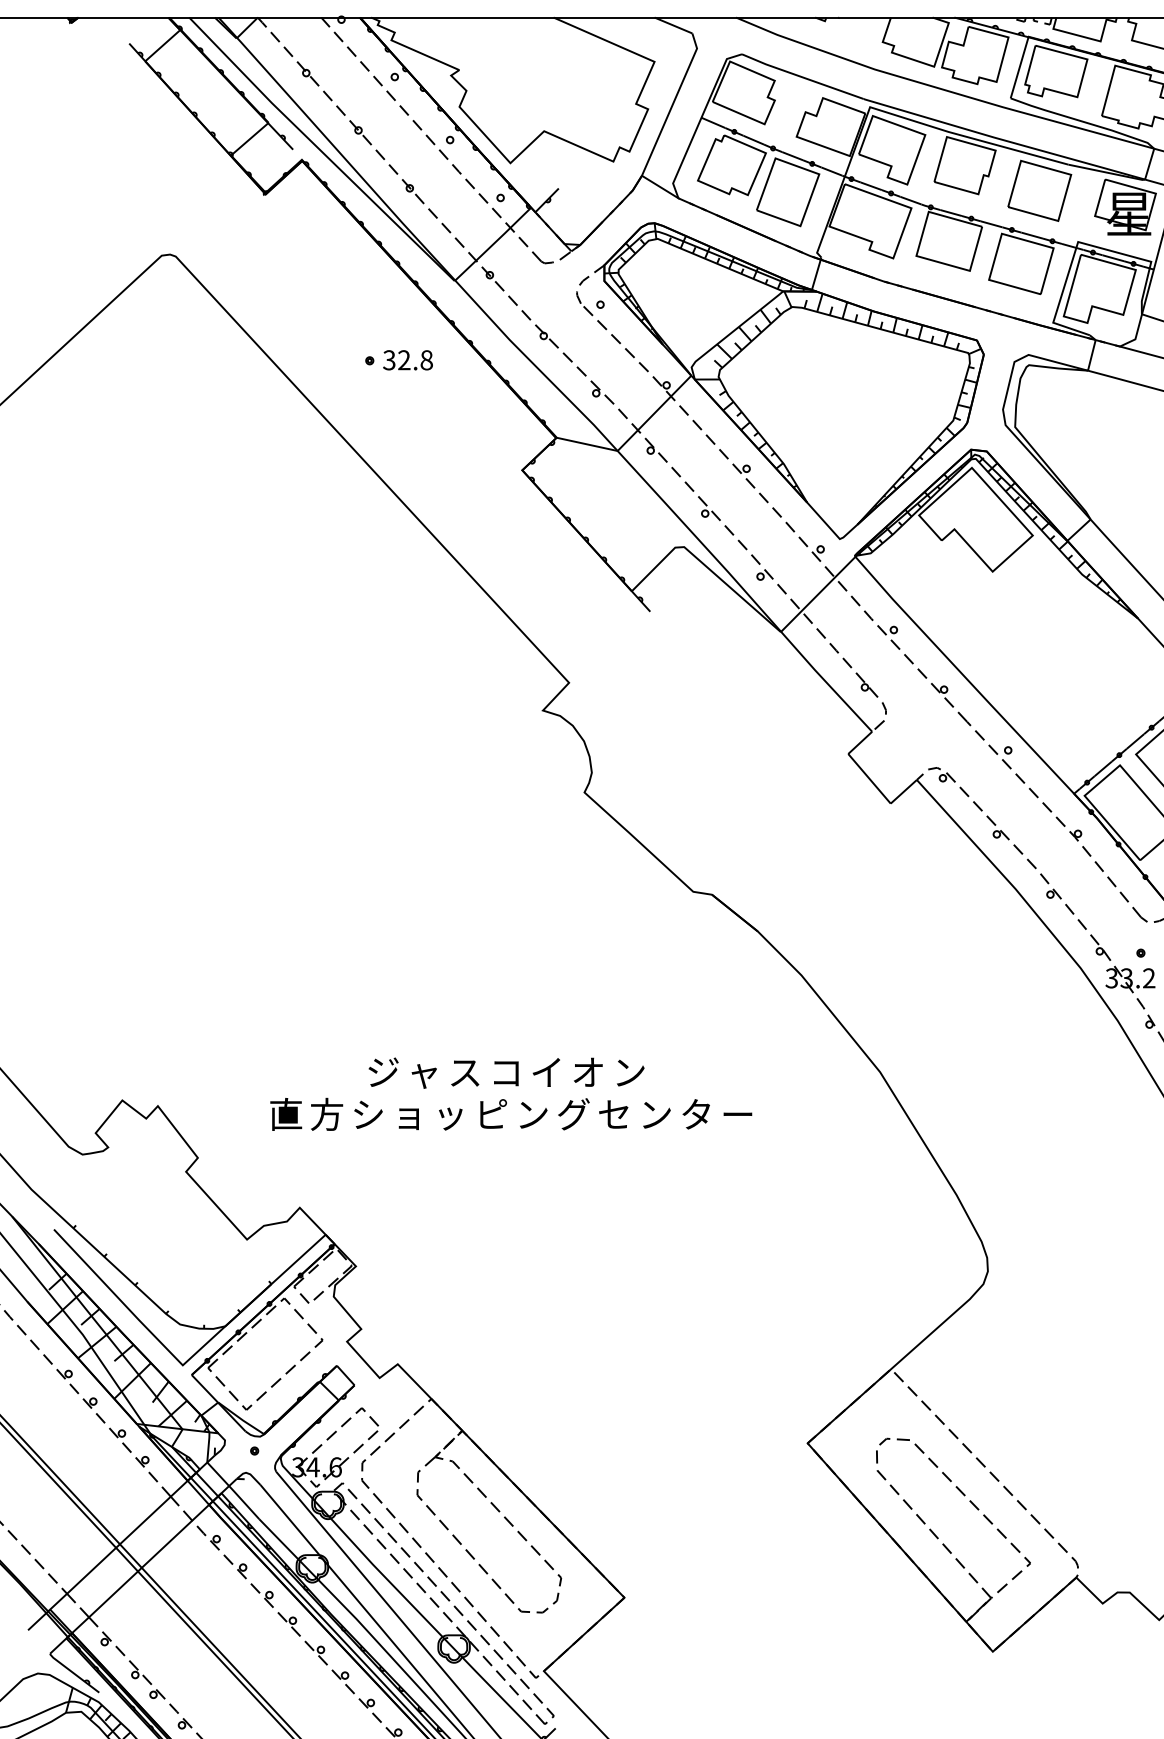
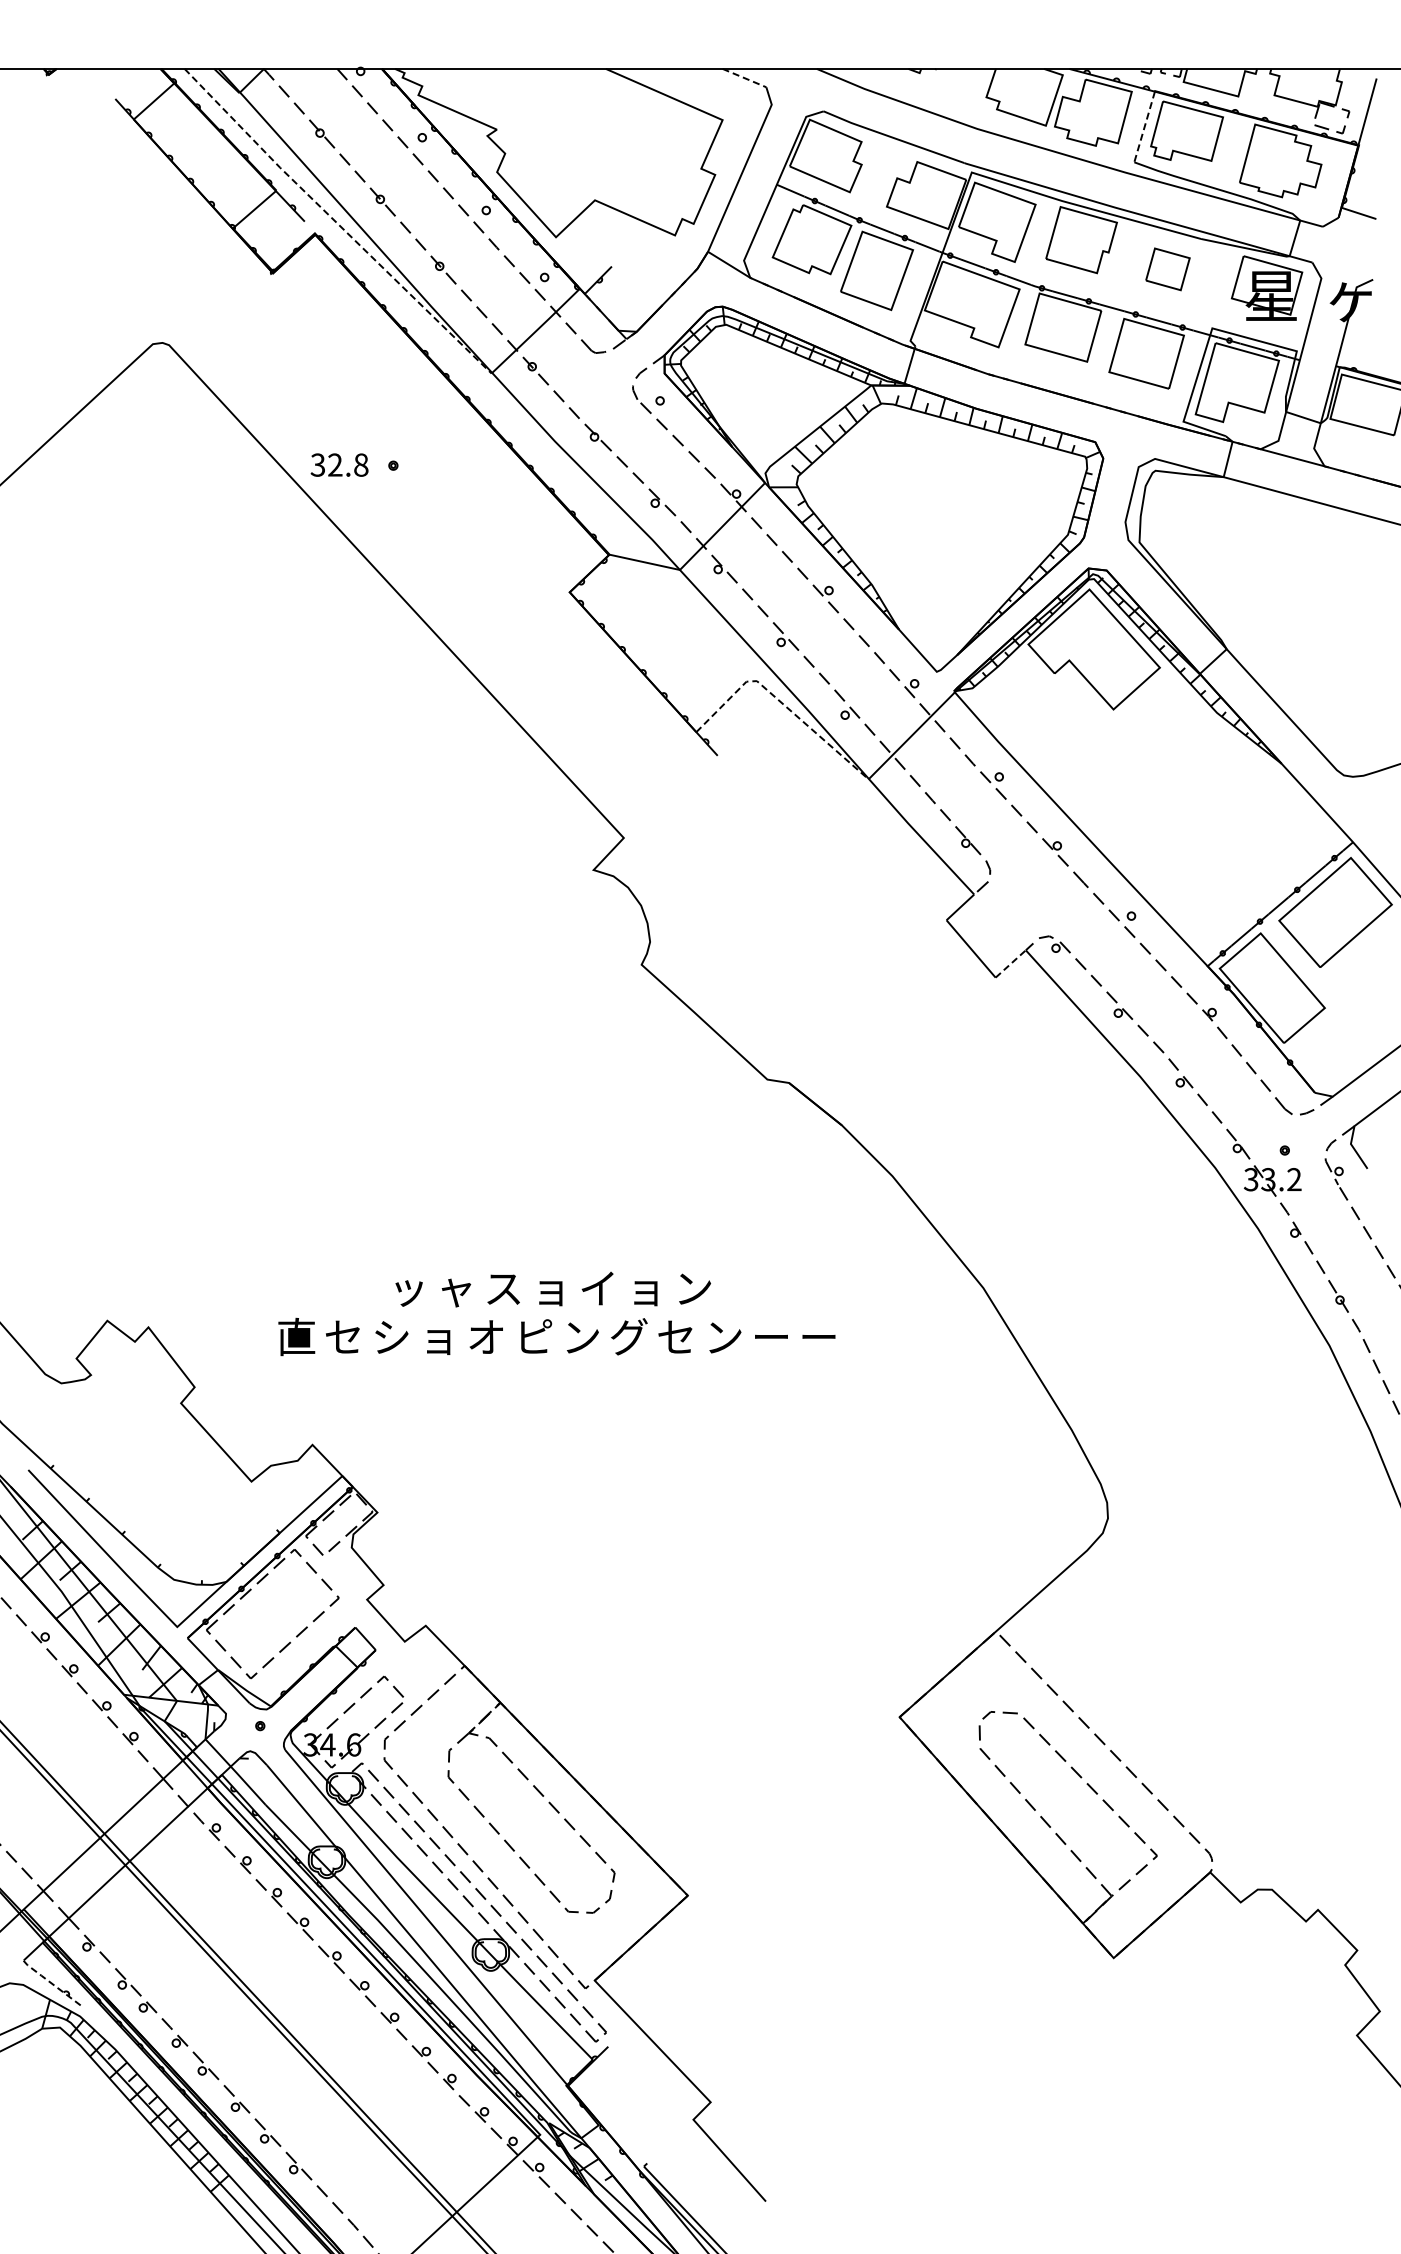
line: (673, 25) -> (744, 78), solid -> dashed
line: (1019, 67) -> (1144, 126), solid -> dashed
line: (320, 150) -> (336, 222), solid -> dashed
part: (1039, 191) -> (1167, 269), size x0.6
text: (407, 359) -> (339, 464), moved
line: (704, 565) -> (780, 702), solid -> dashed
line: (904, 791) -> (1011, 963), solid -> dashed
text: (383, 1072) -> (409, 1288), ジ -> ッ
text: (587, 1072) -> (645, 1288), オ -> ョ
text: (506, 1074) -> (551, 1290), コ -> ョ
text: (326, 1114) -> (343, 1336), 方 -> セ
text: (449, 1114) -> (485, 1337), ッ -> オ
text: (695, 1114) -> (770, 1336), タ -> ー
line: (73, 1672) -> (50, 1982), solid -> dashed

